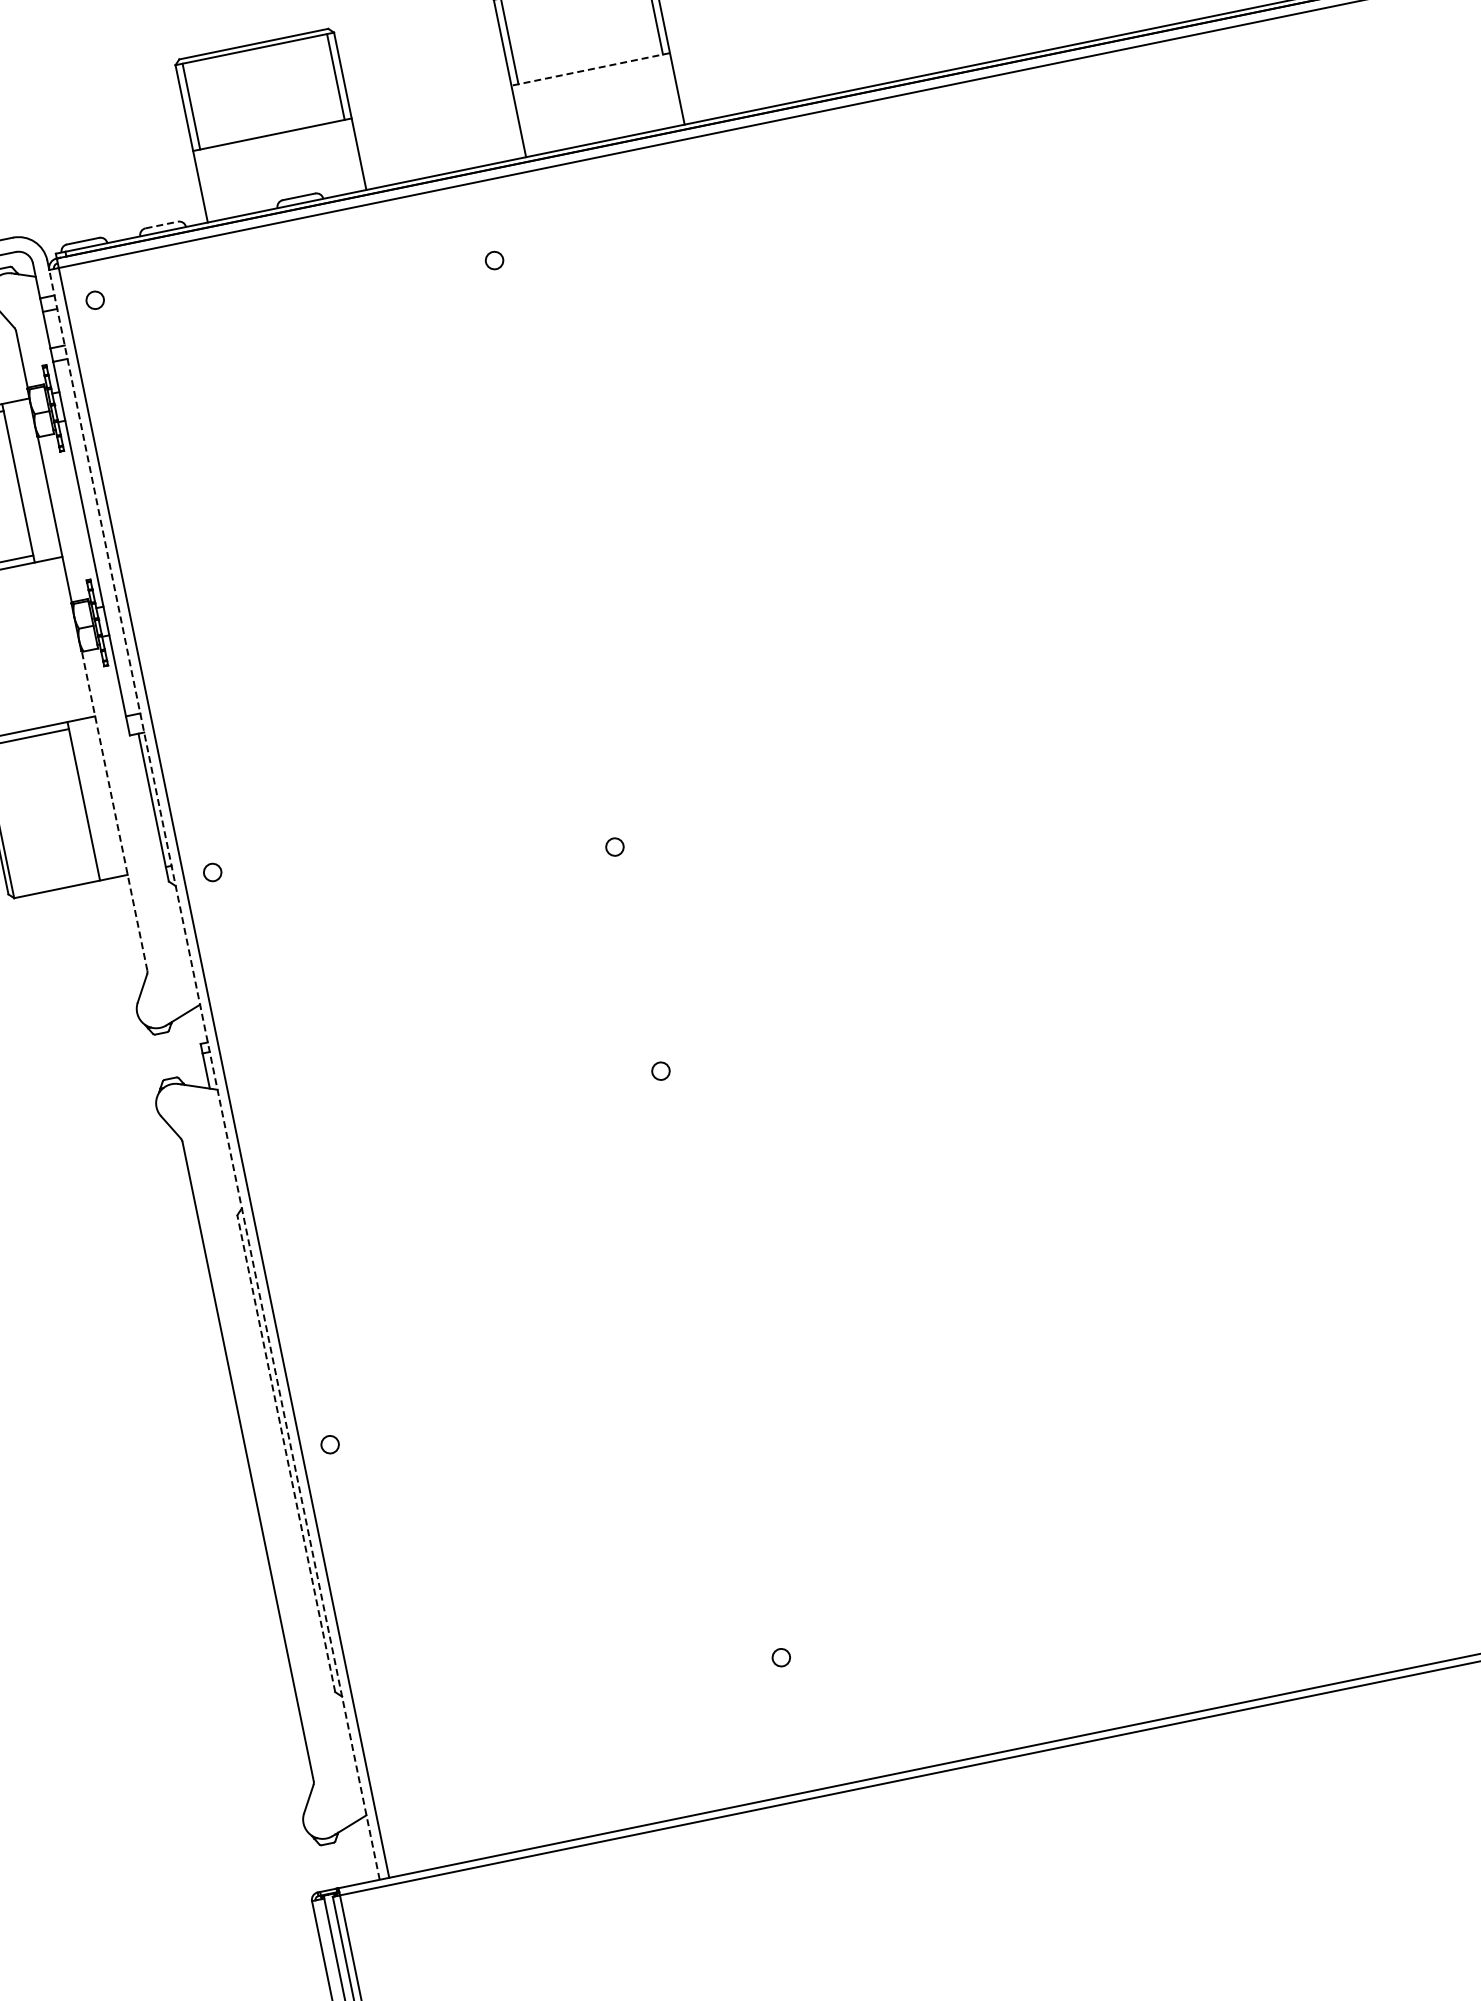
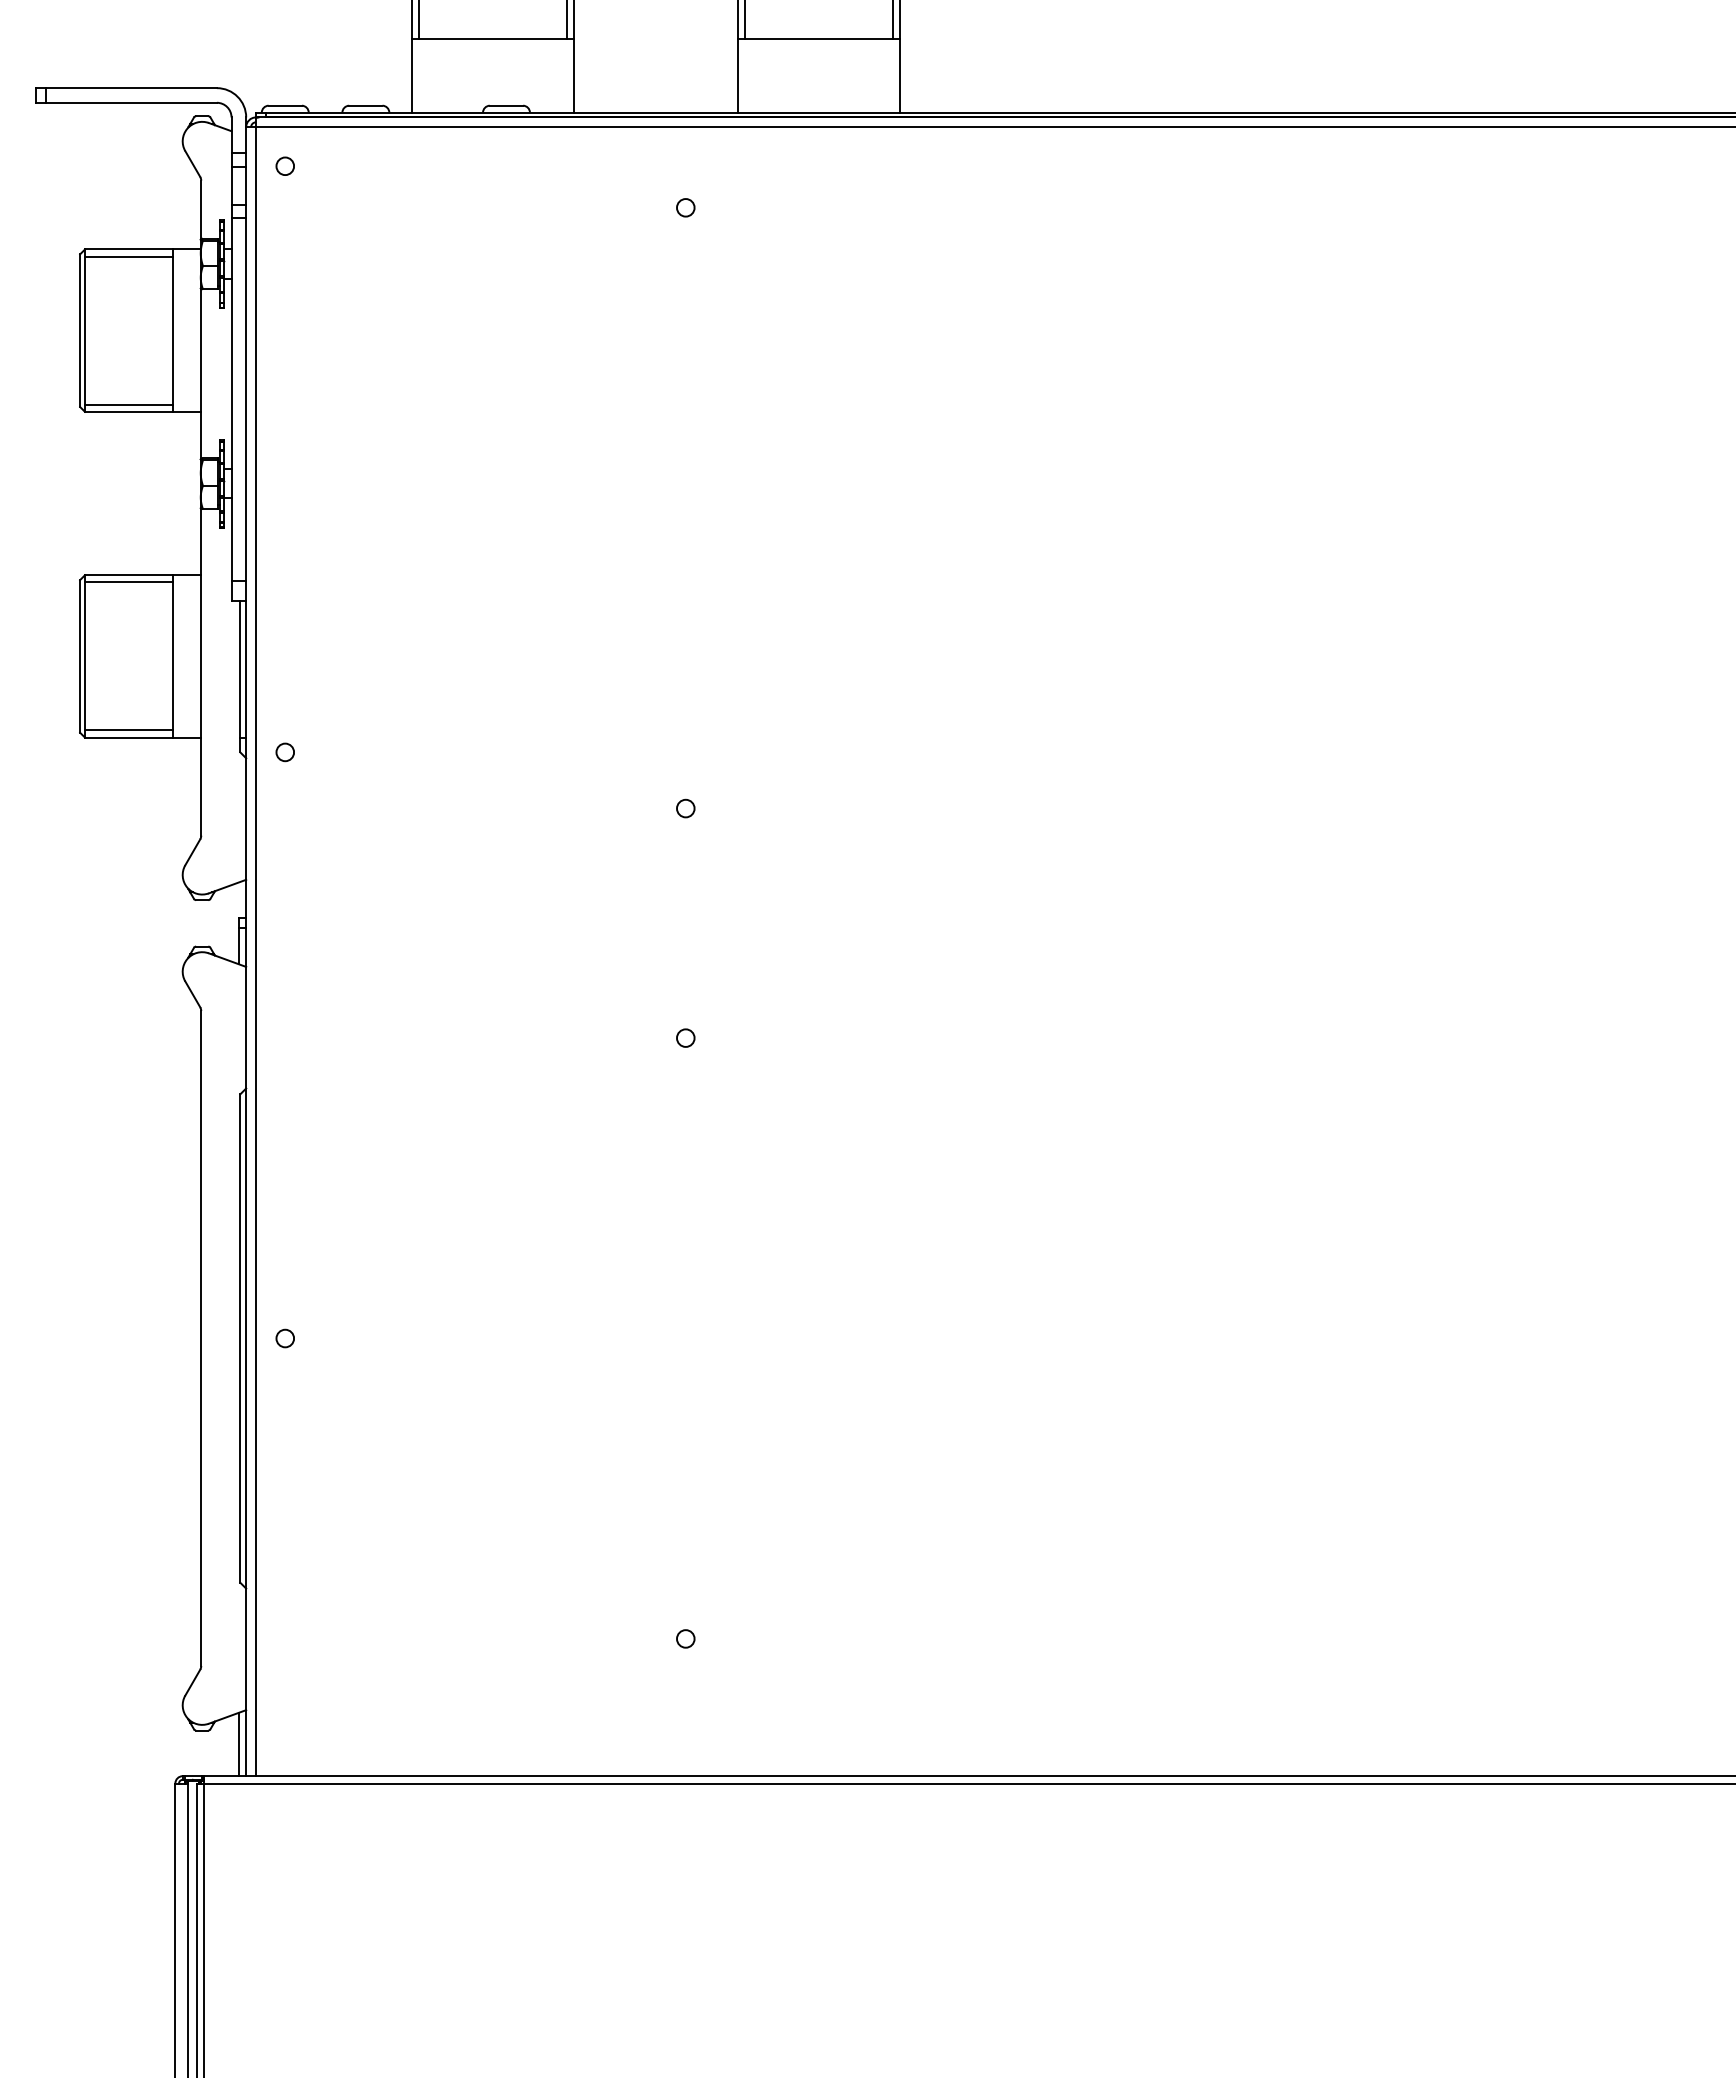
line: (590, 69) -> (818, 39), dashed -> solid
line: (161, 224) -> (365, 105), dashed -> solid
line: (114, 811) -> (201, 672), dashed -> solid
line: (55, 882) -> (128, 730), added
line: (214, 1074) -> (246, 951), dashed -> solid
line: (286, 1453) -> (240, 1338), dashed -> solid
line: (365, 1850) -> (238, 1744), added

